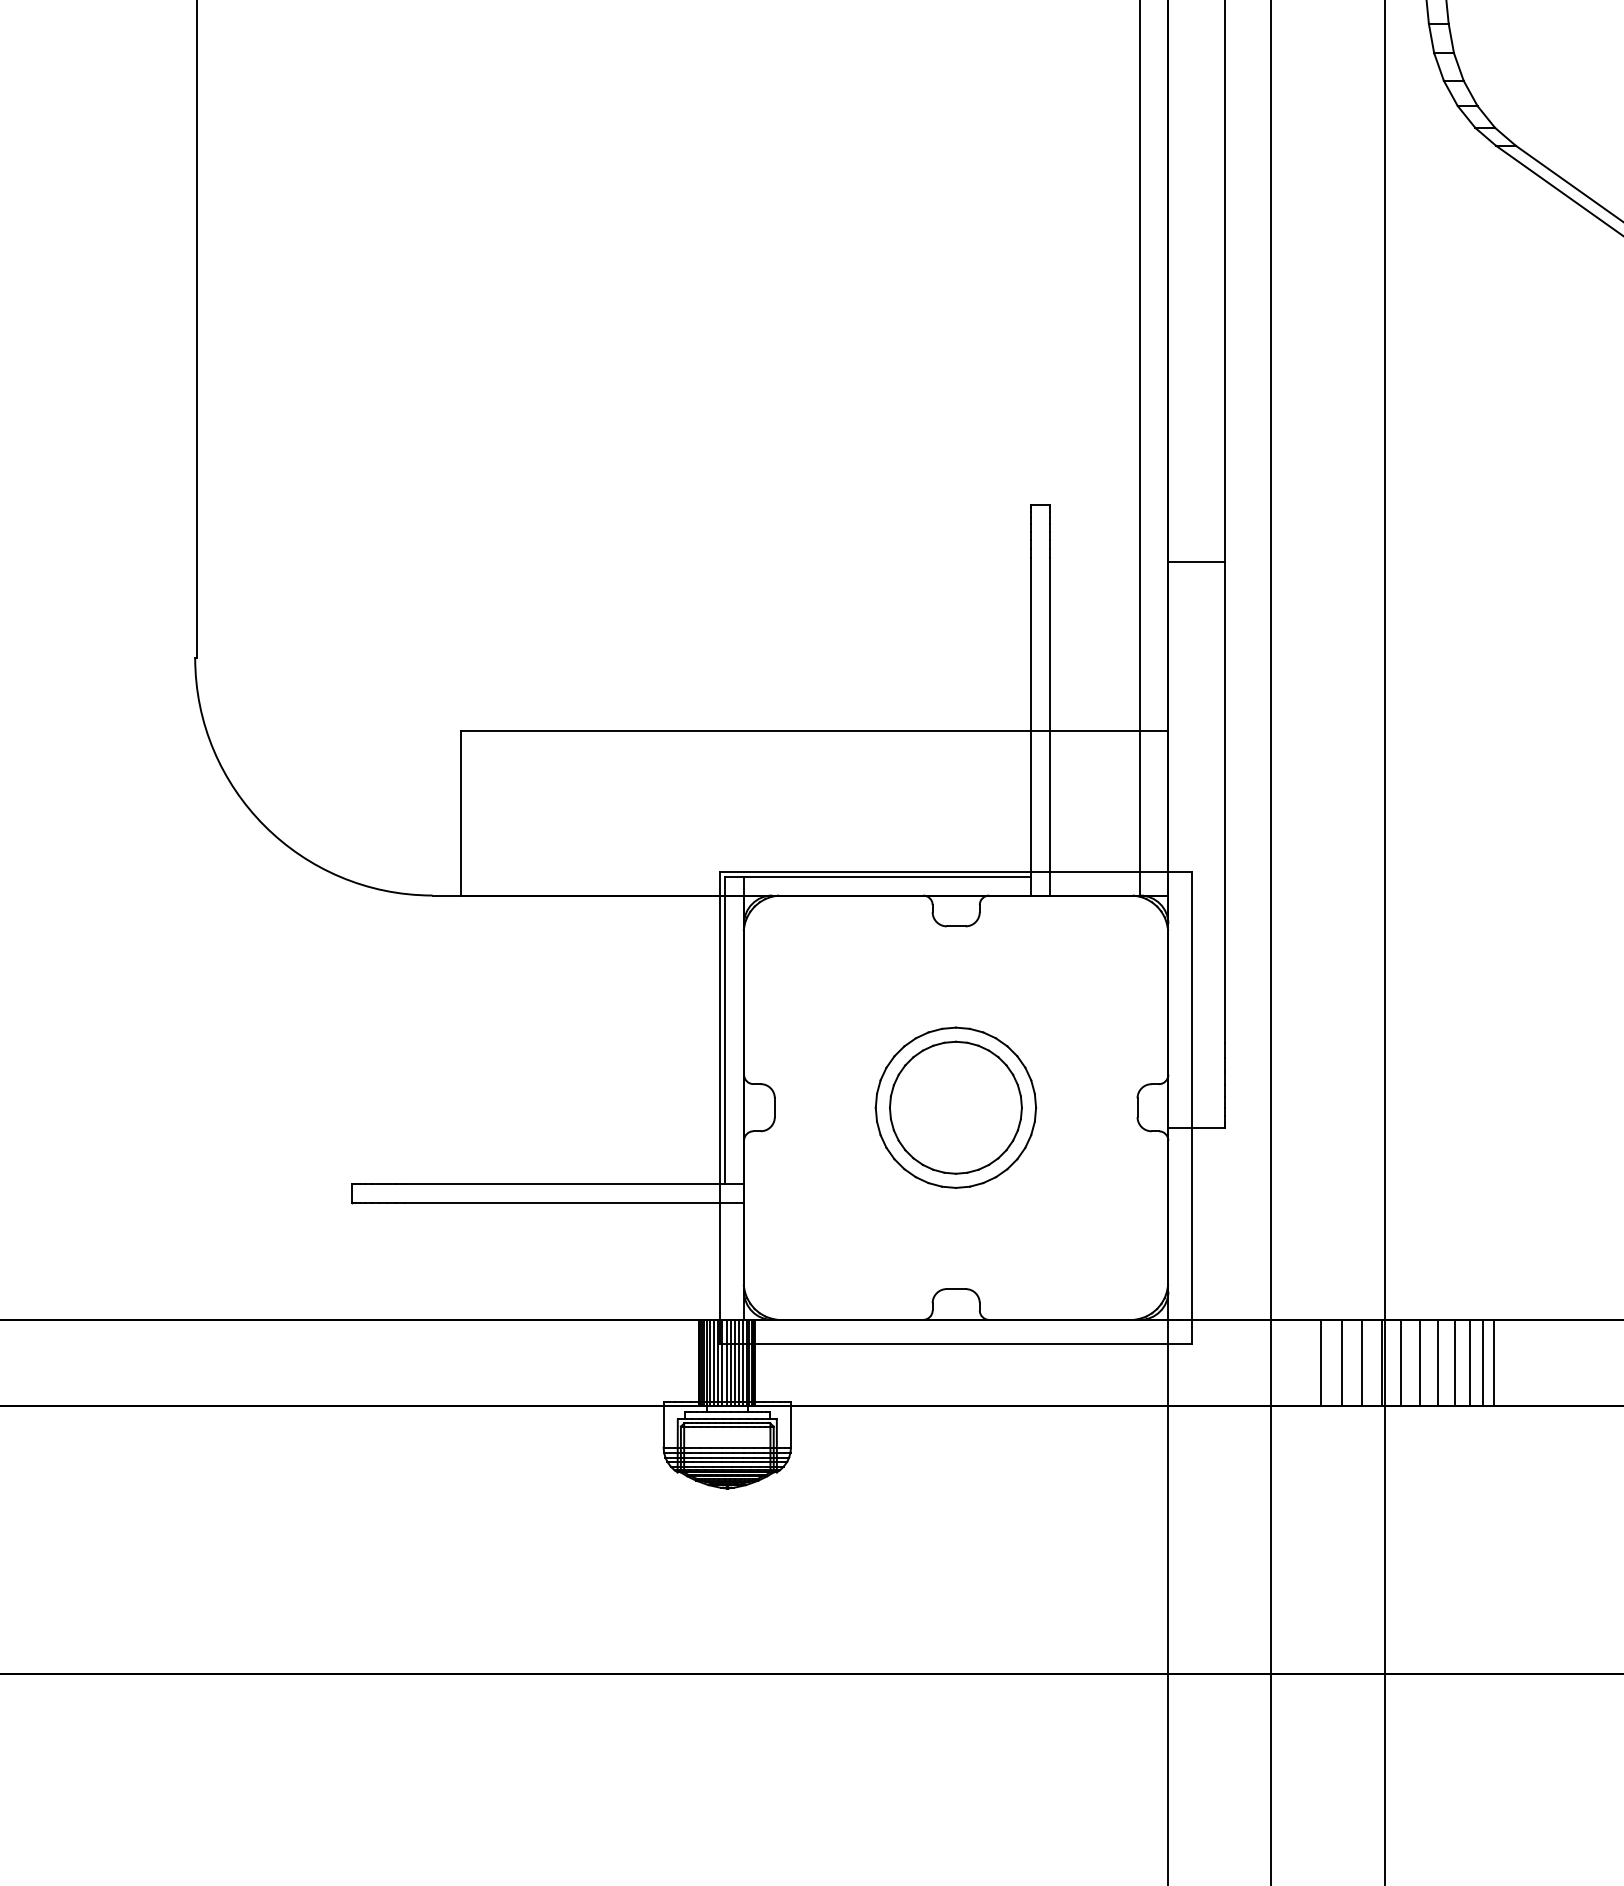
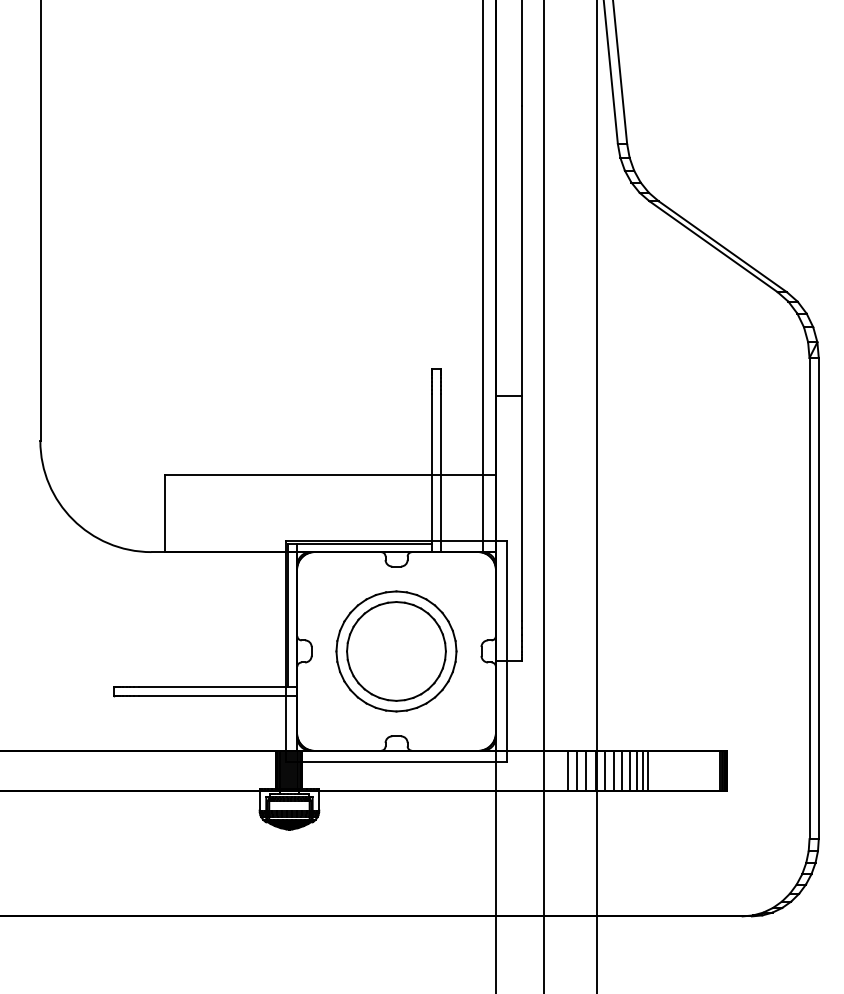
part: (955, 1107) -> (396, 651), size x1.6

